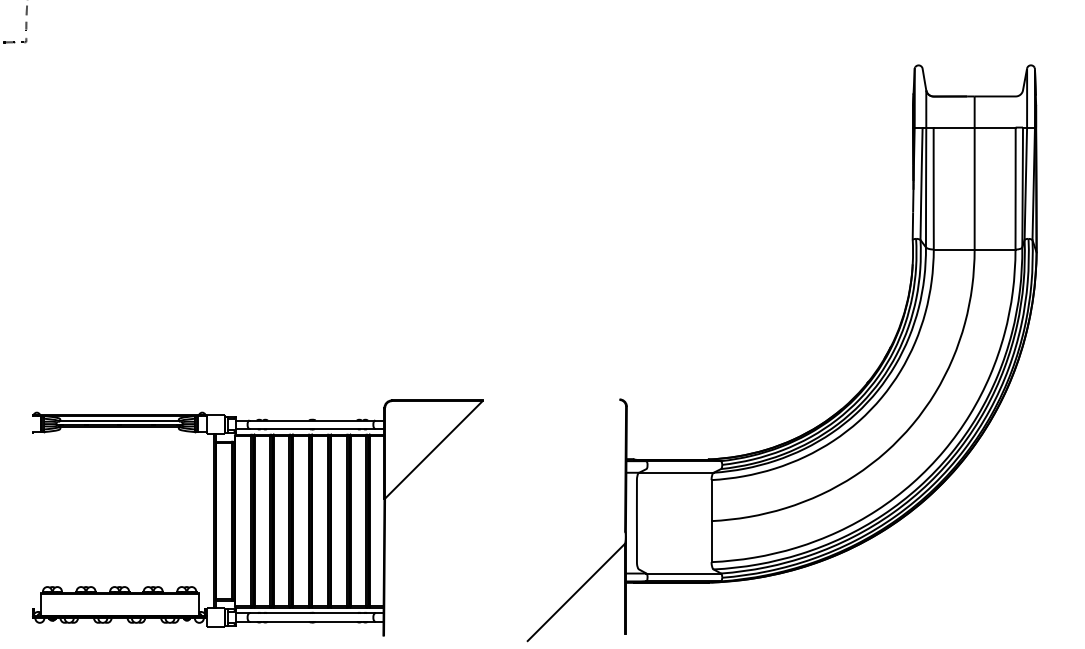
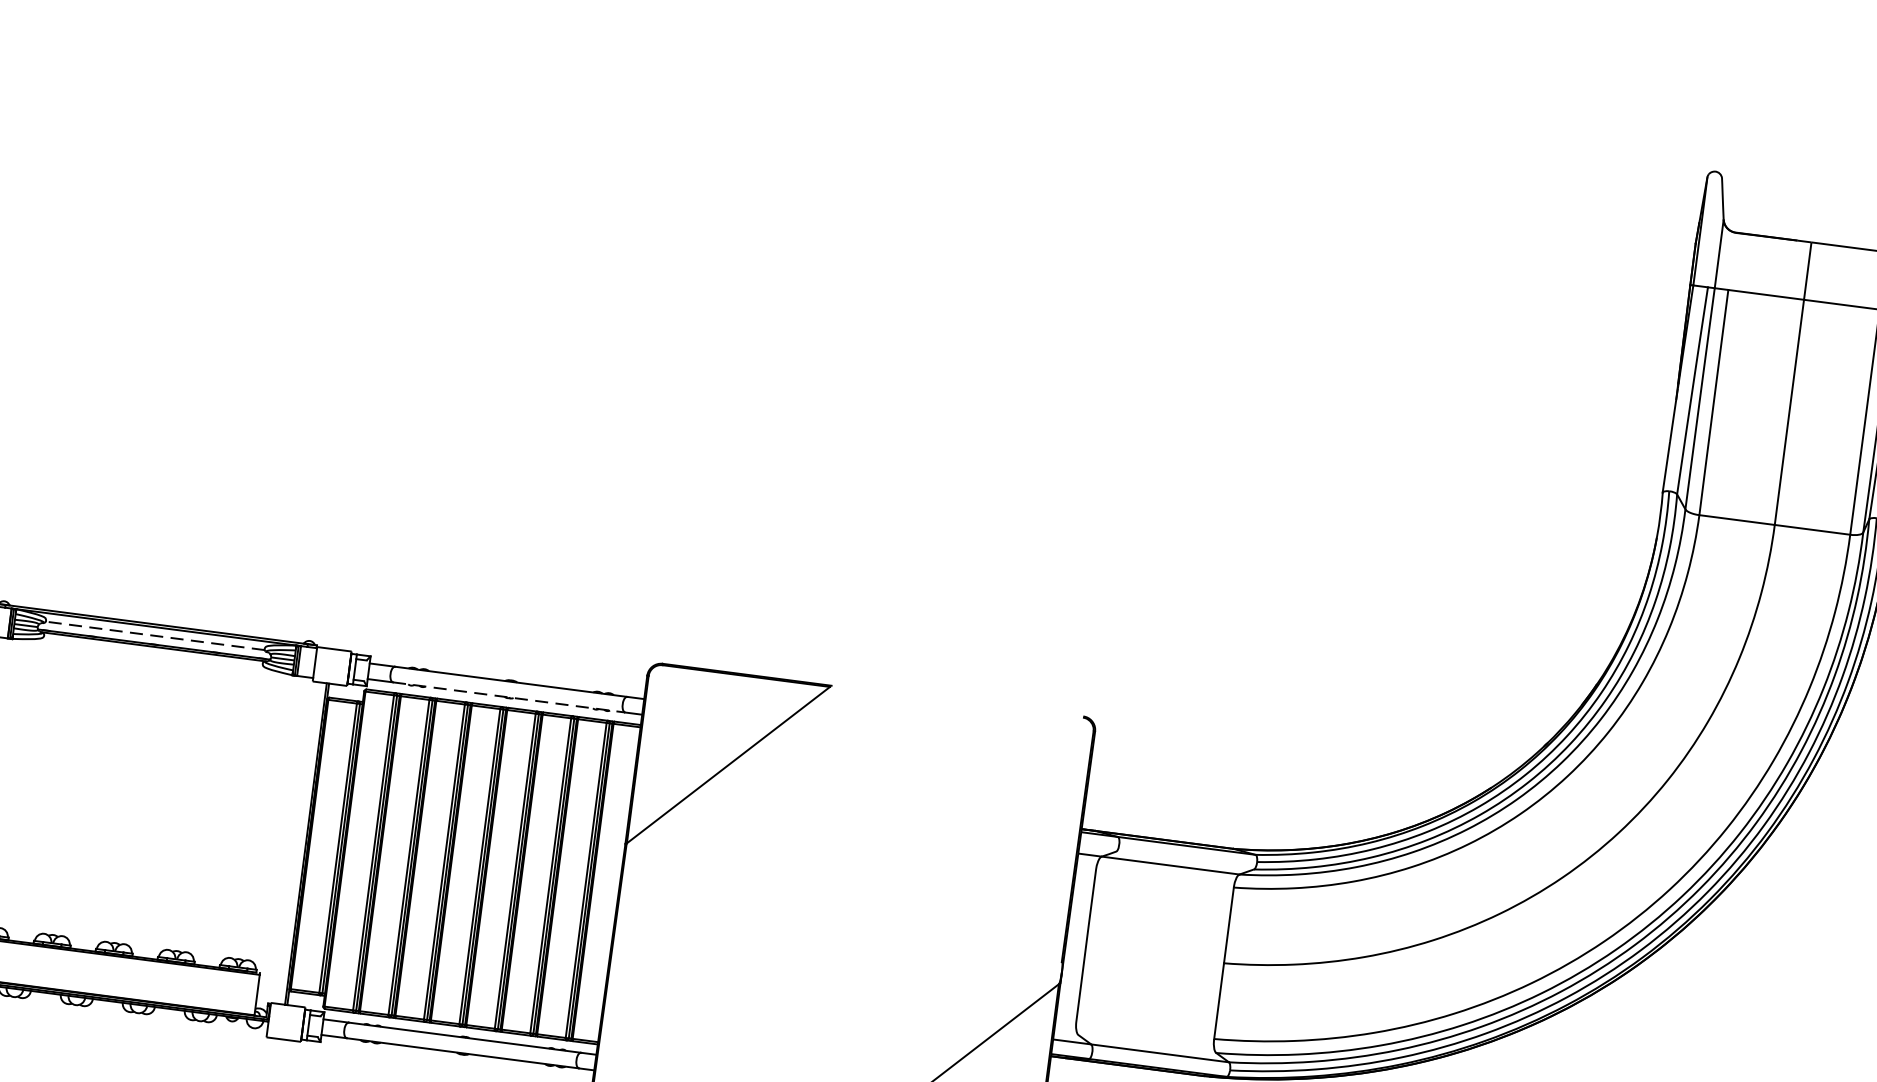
line: (119, 420) -> (155, 635), solid -> dashed
line: (312, 428) -> (509, 696), solid -> dashed

